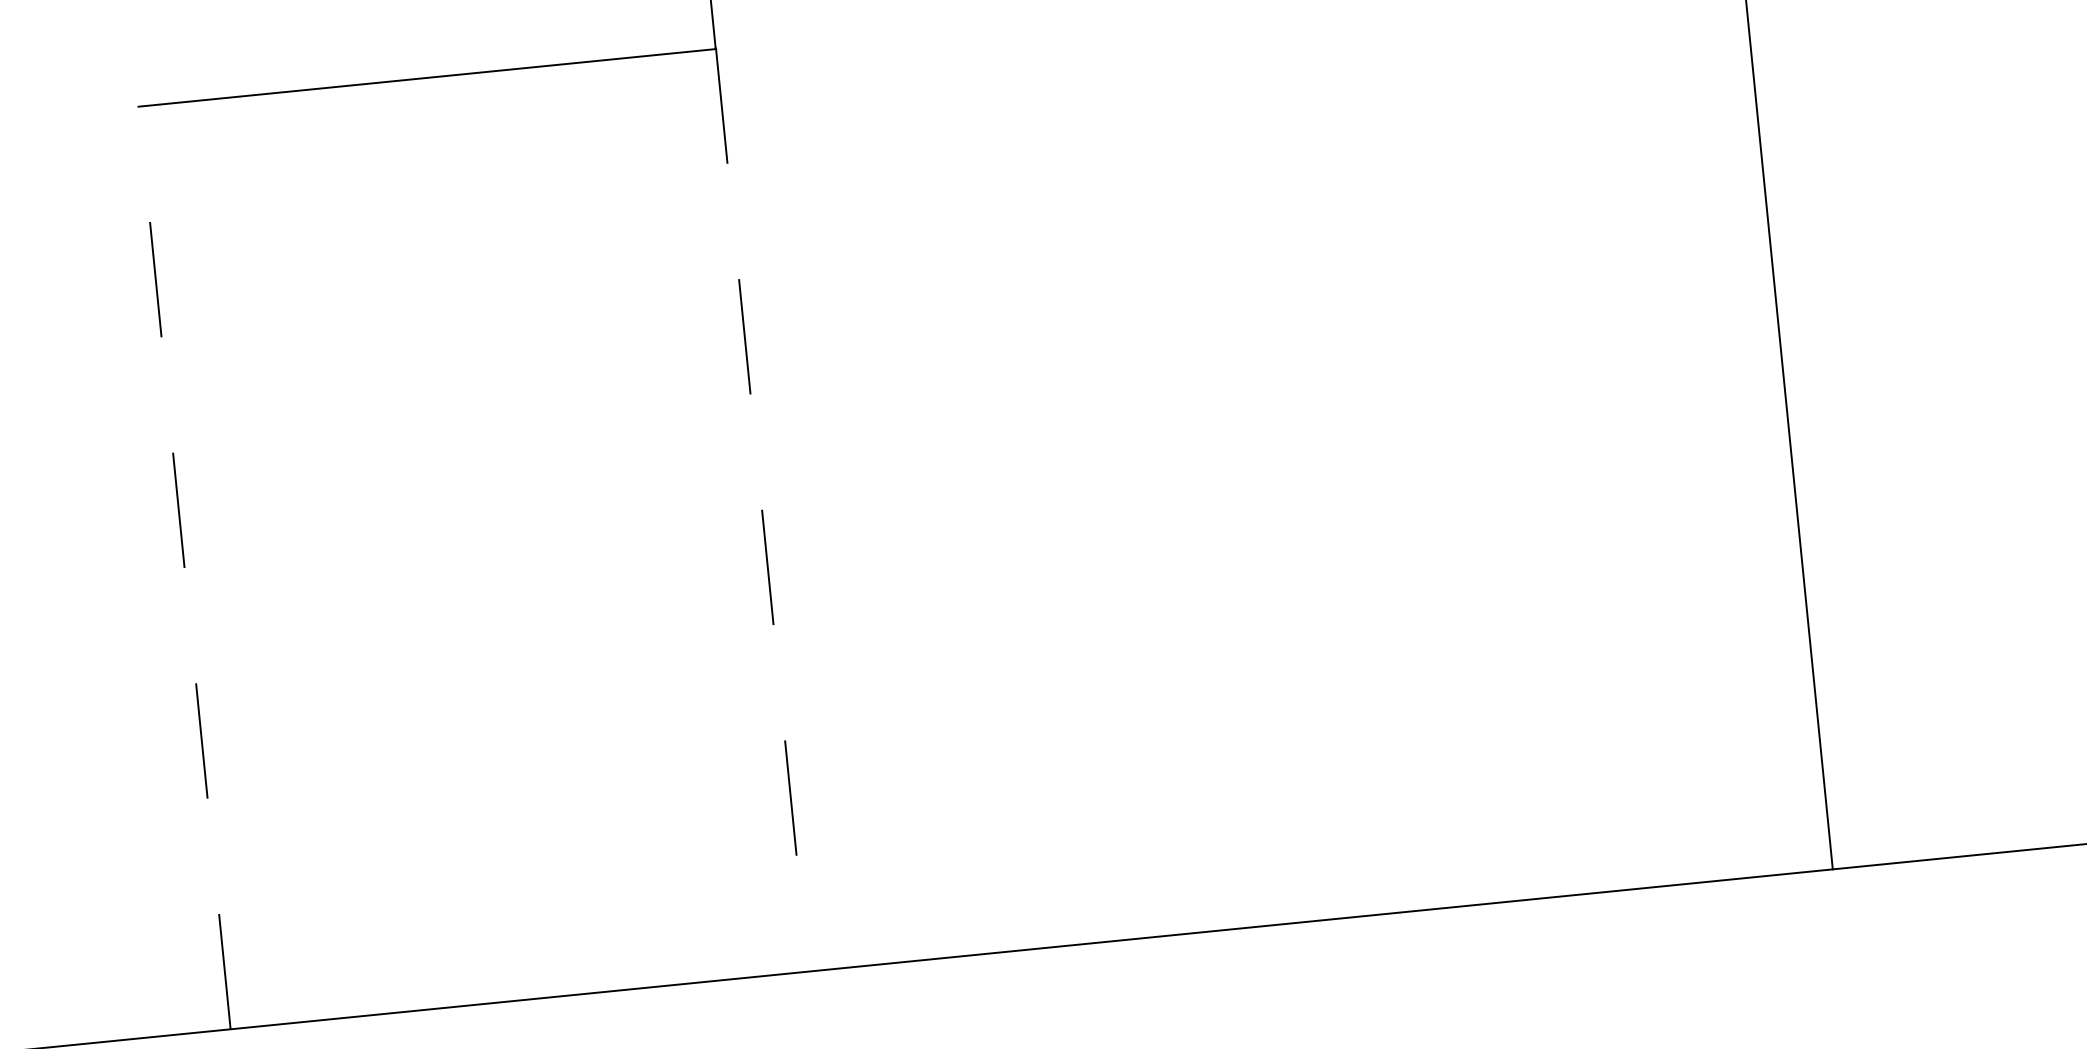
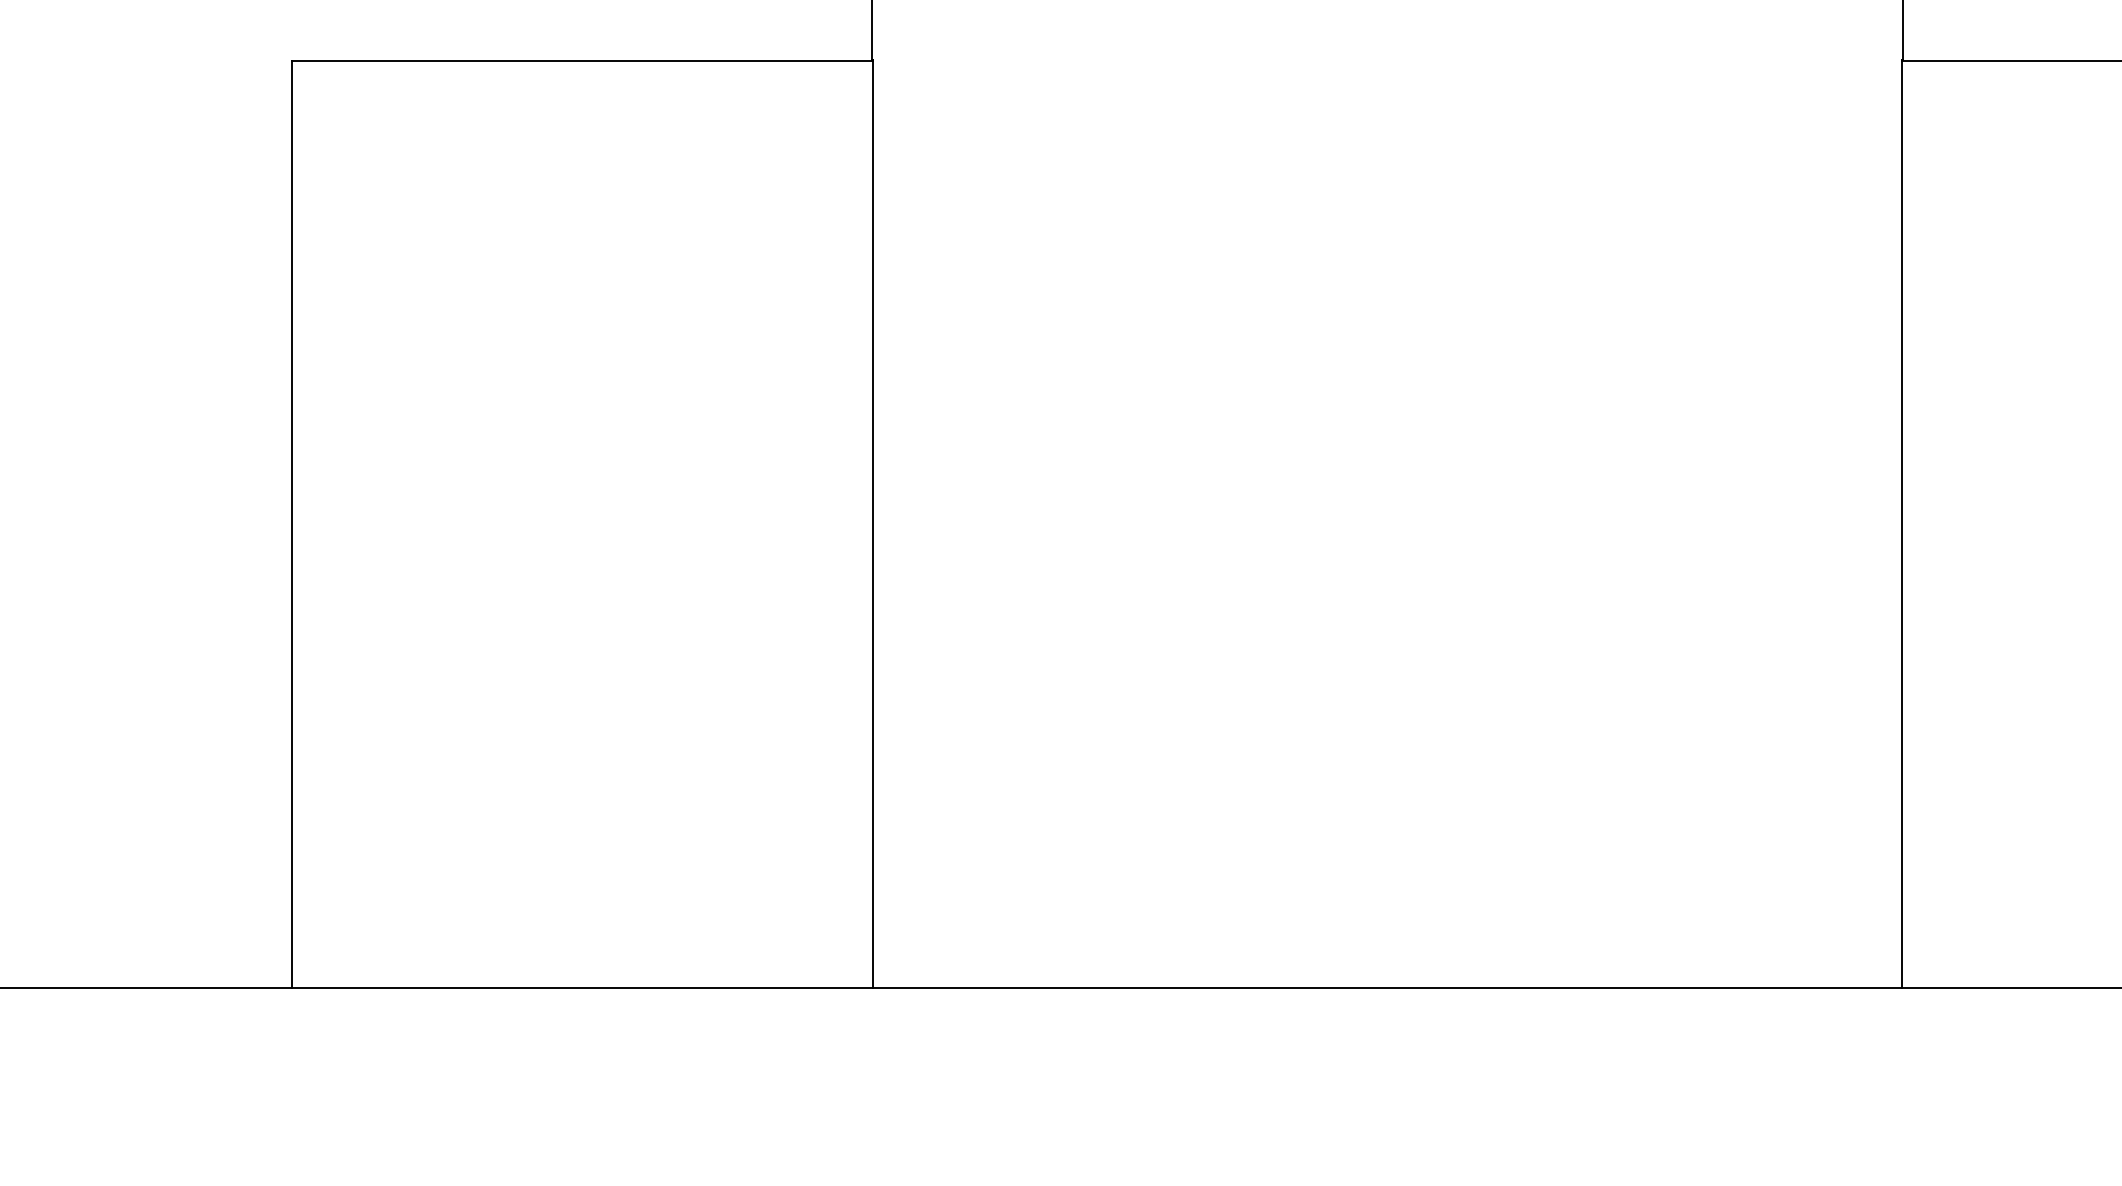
line: (761, 509) -> (872, 523), dashed -> solid
line: (184, 568) -> (292, 524), dashed -> solid

